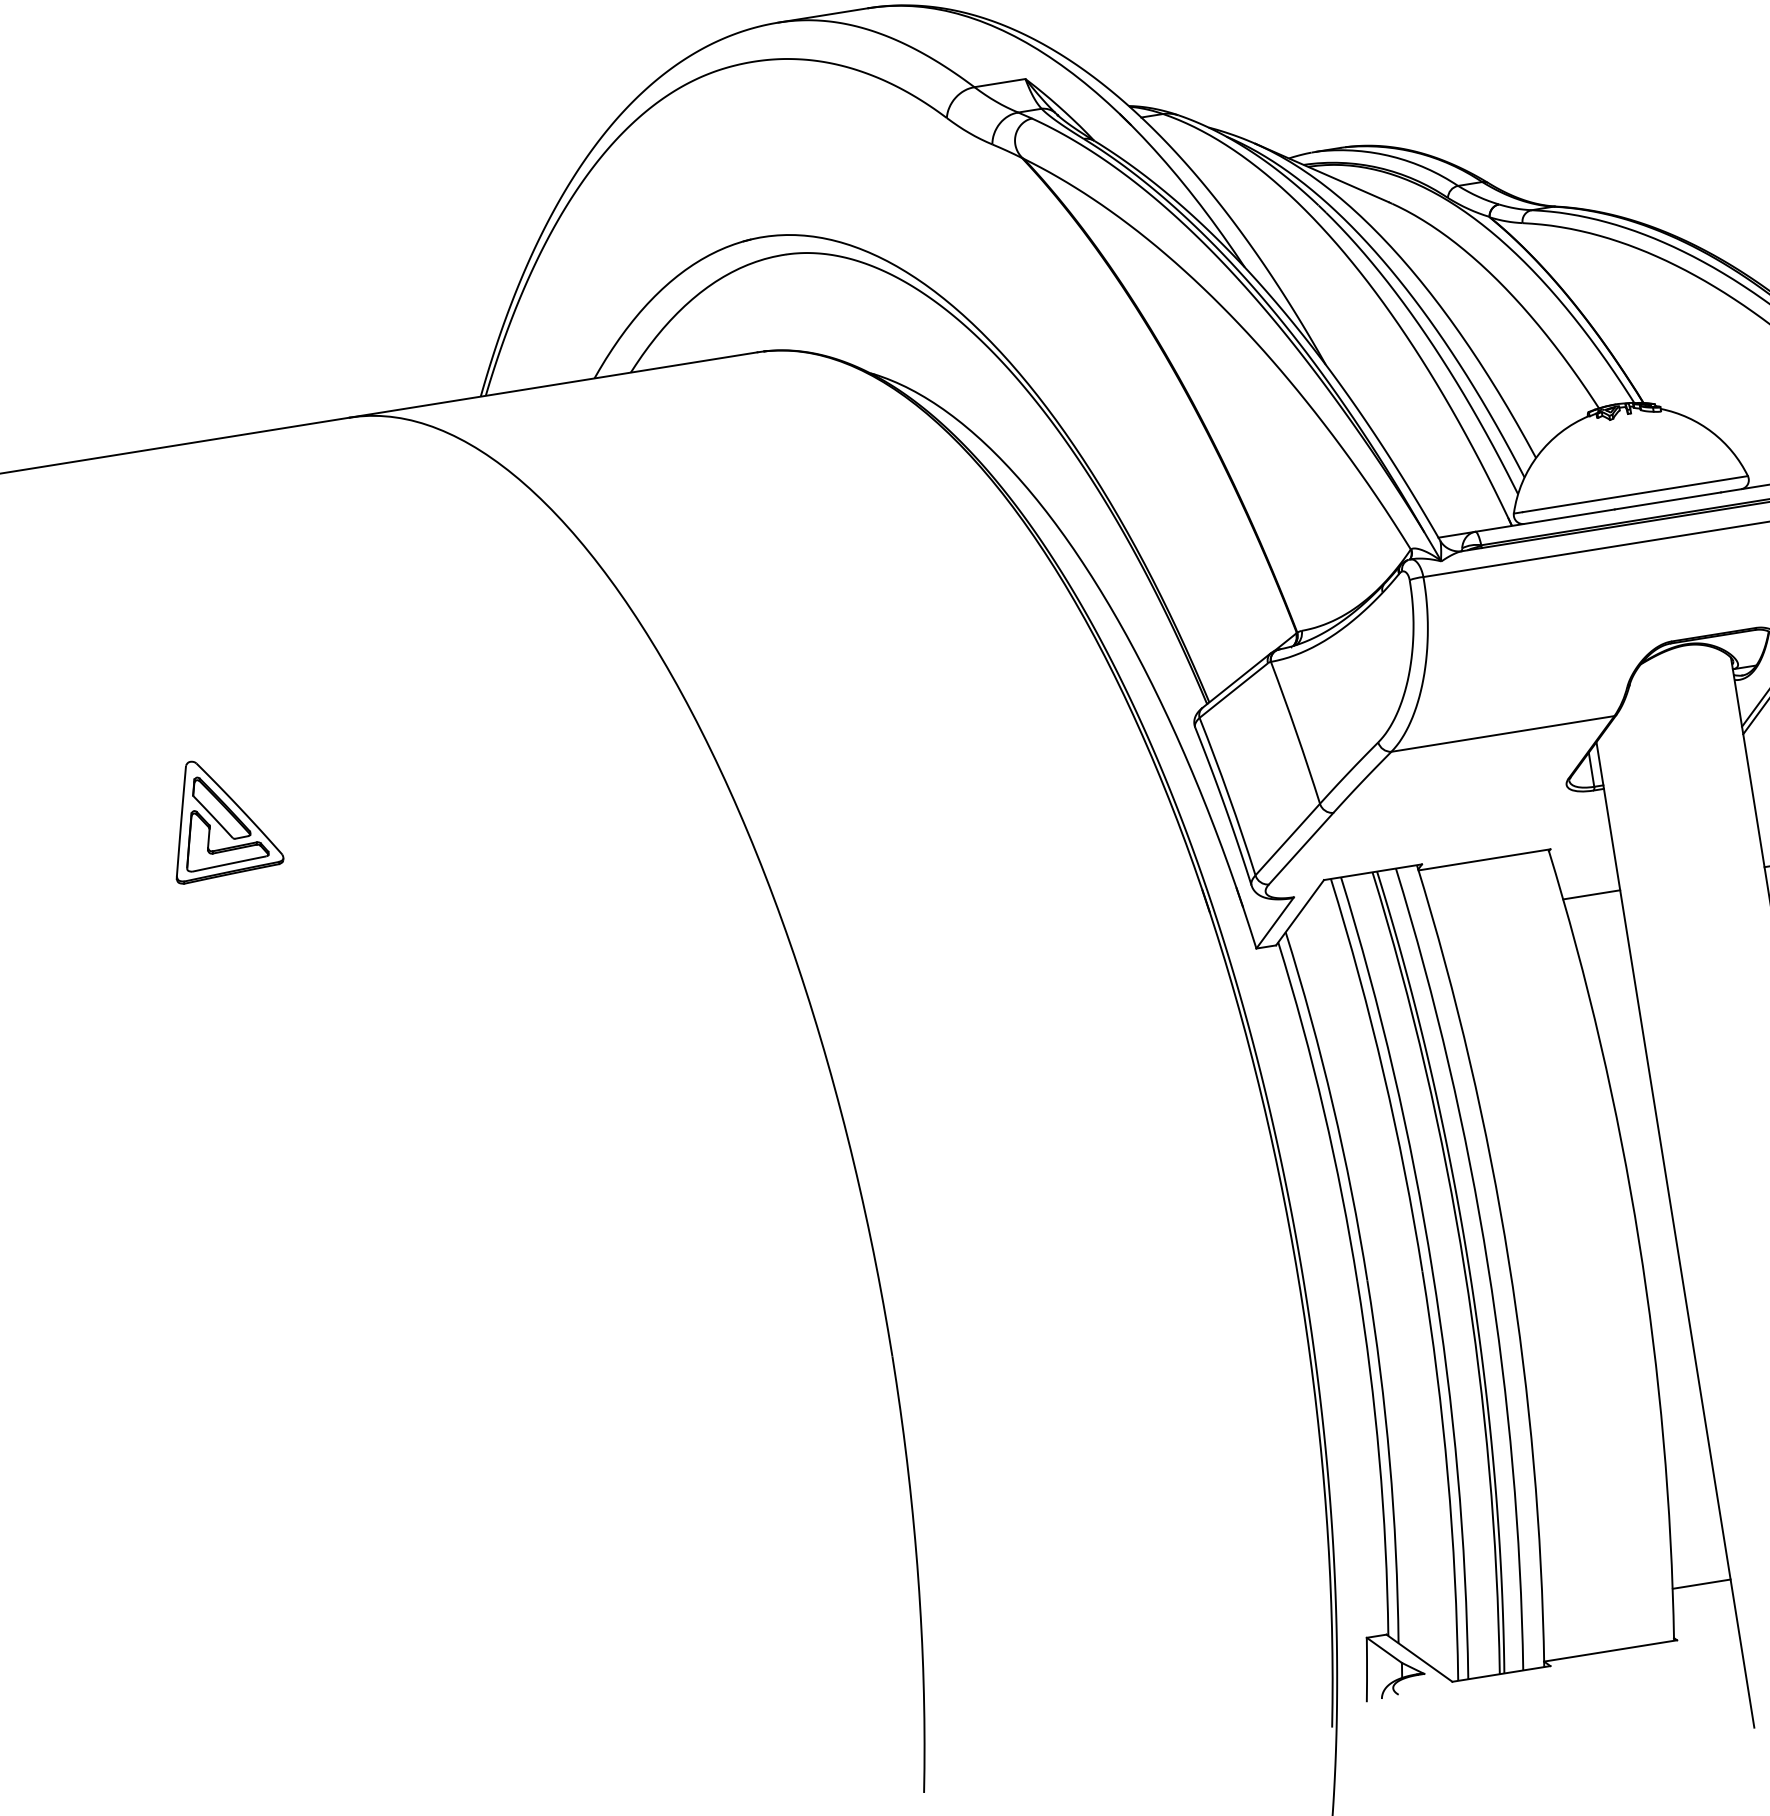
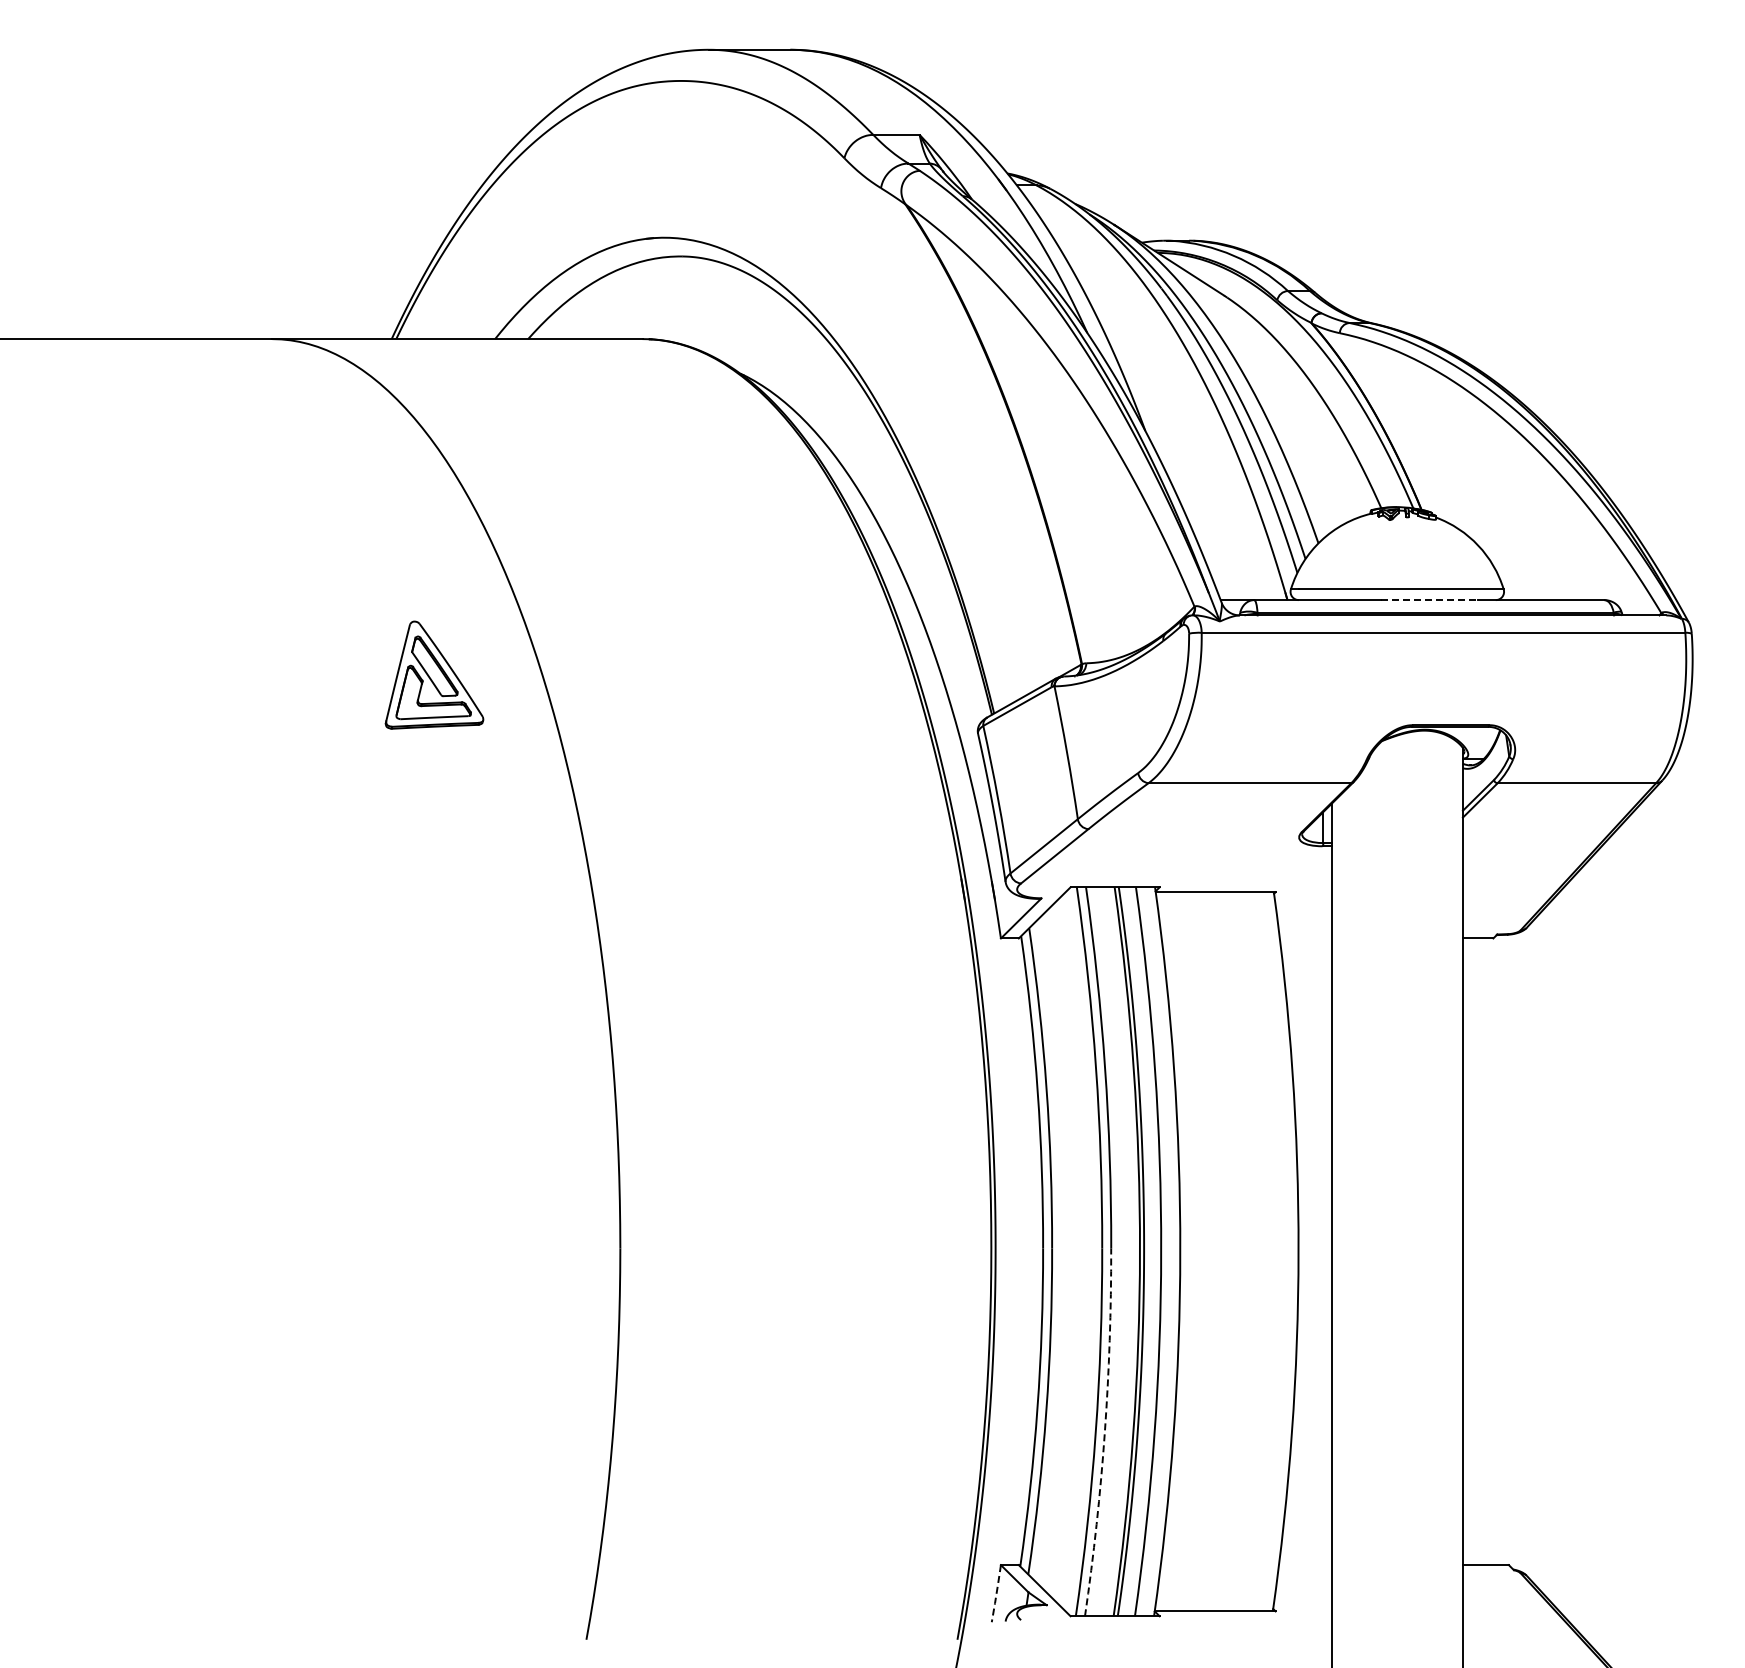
line: (1668, 501) -> (1429, 600), solid -> dashed
part: (221, 816) -> (434, 674), moved
line: (1591, 894) -> (1305, 938), removed
arc: (1457, 1473) -> (1104, 1432), solid -> dashed
line: (1701, 1584) -> (1305, 1565), removed
line: (1366, 1669) -> (996, 1593), solid -> dashed

